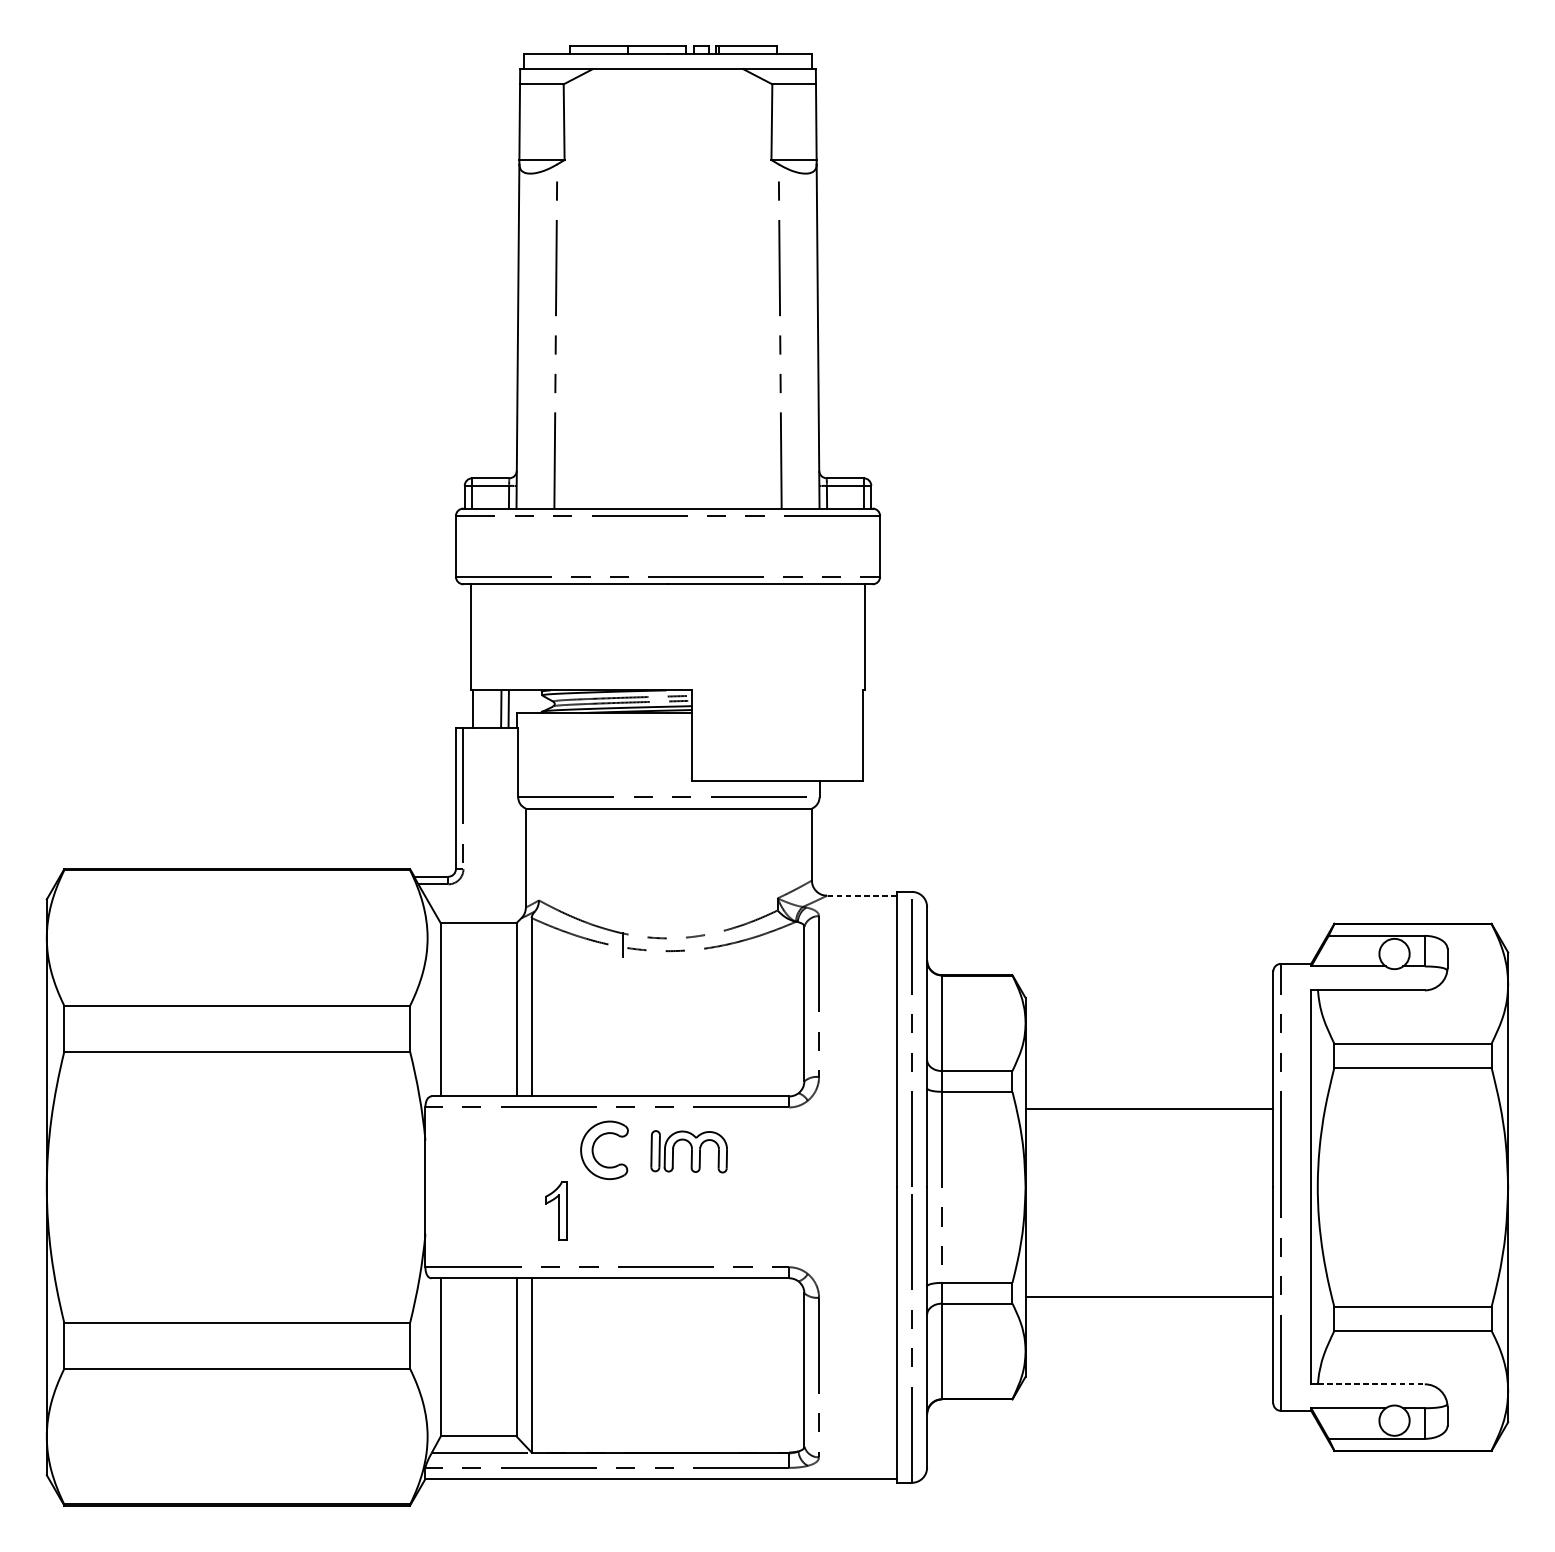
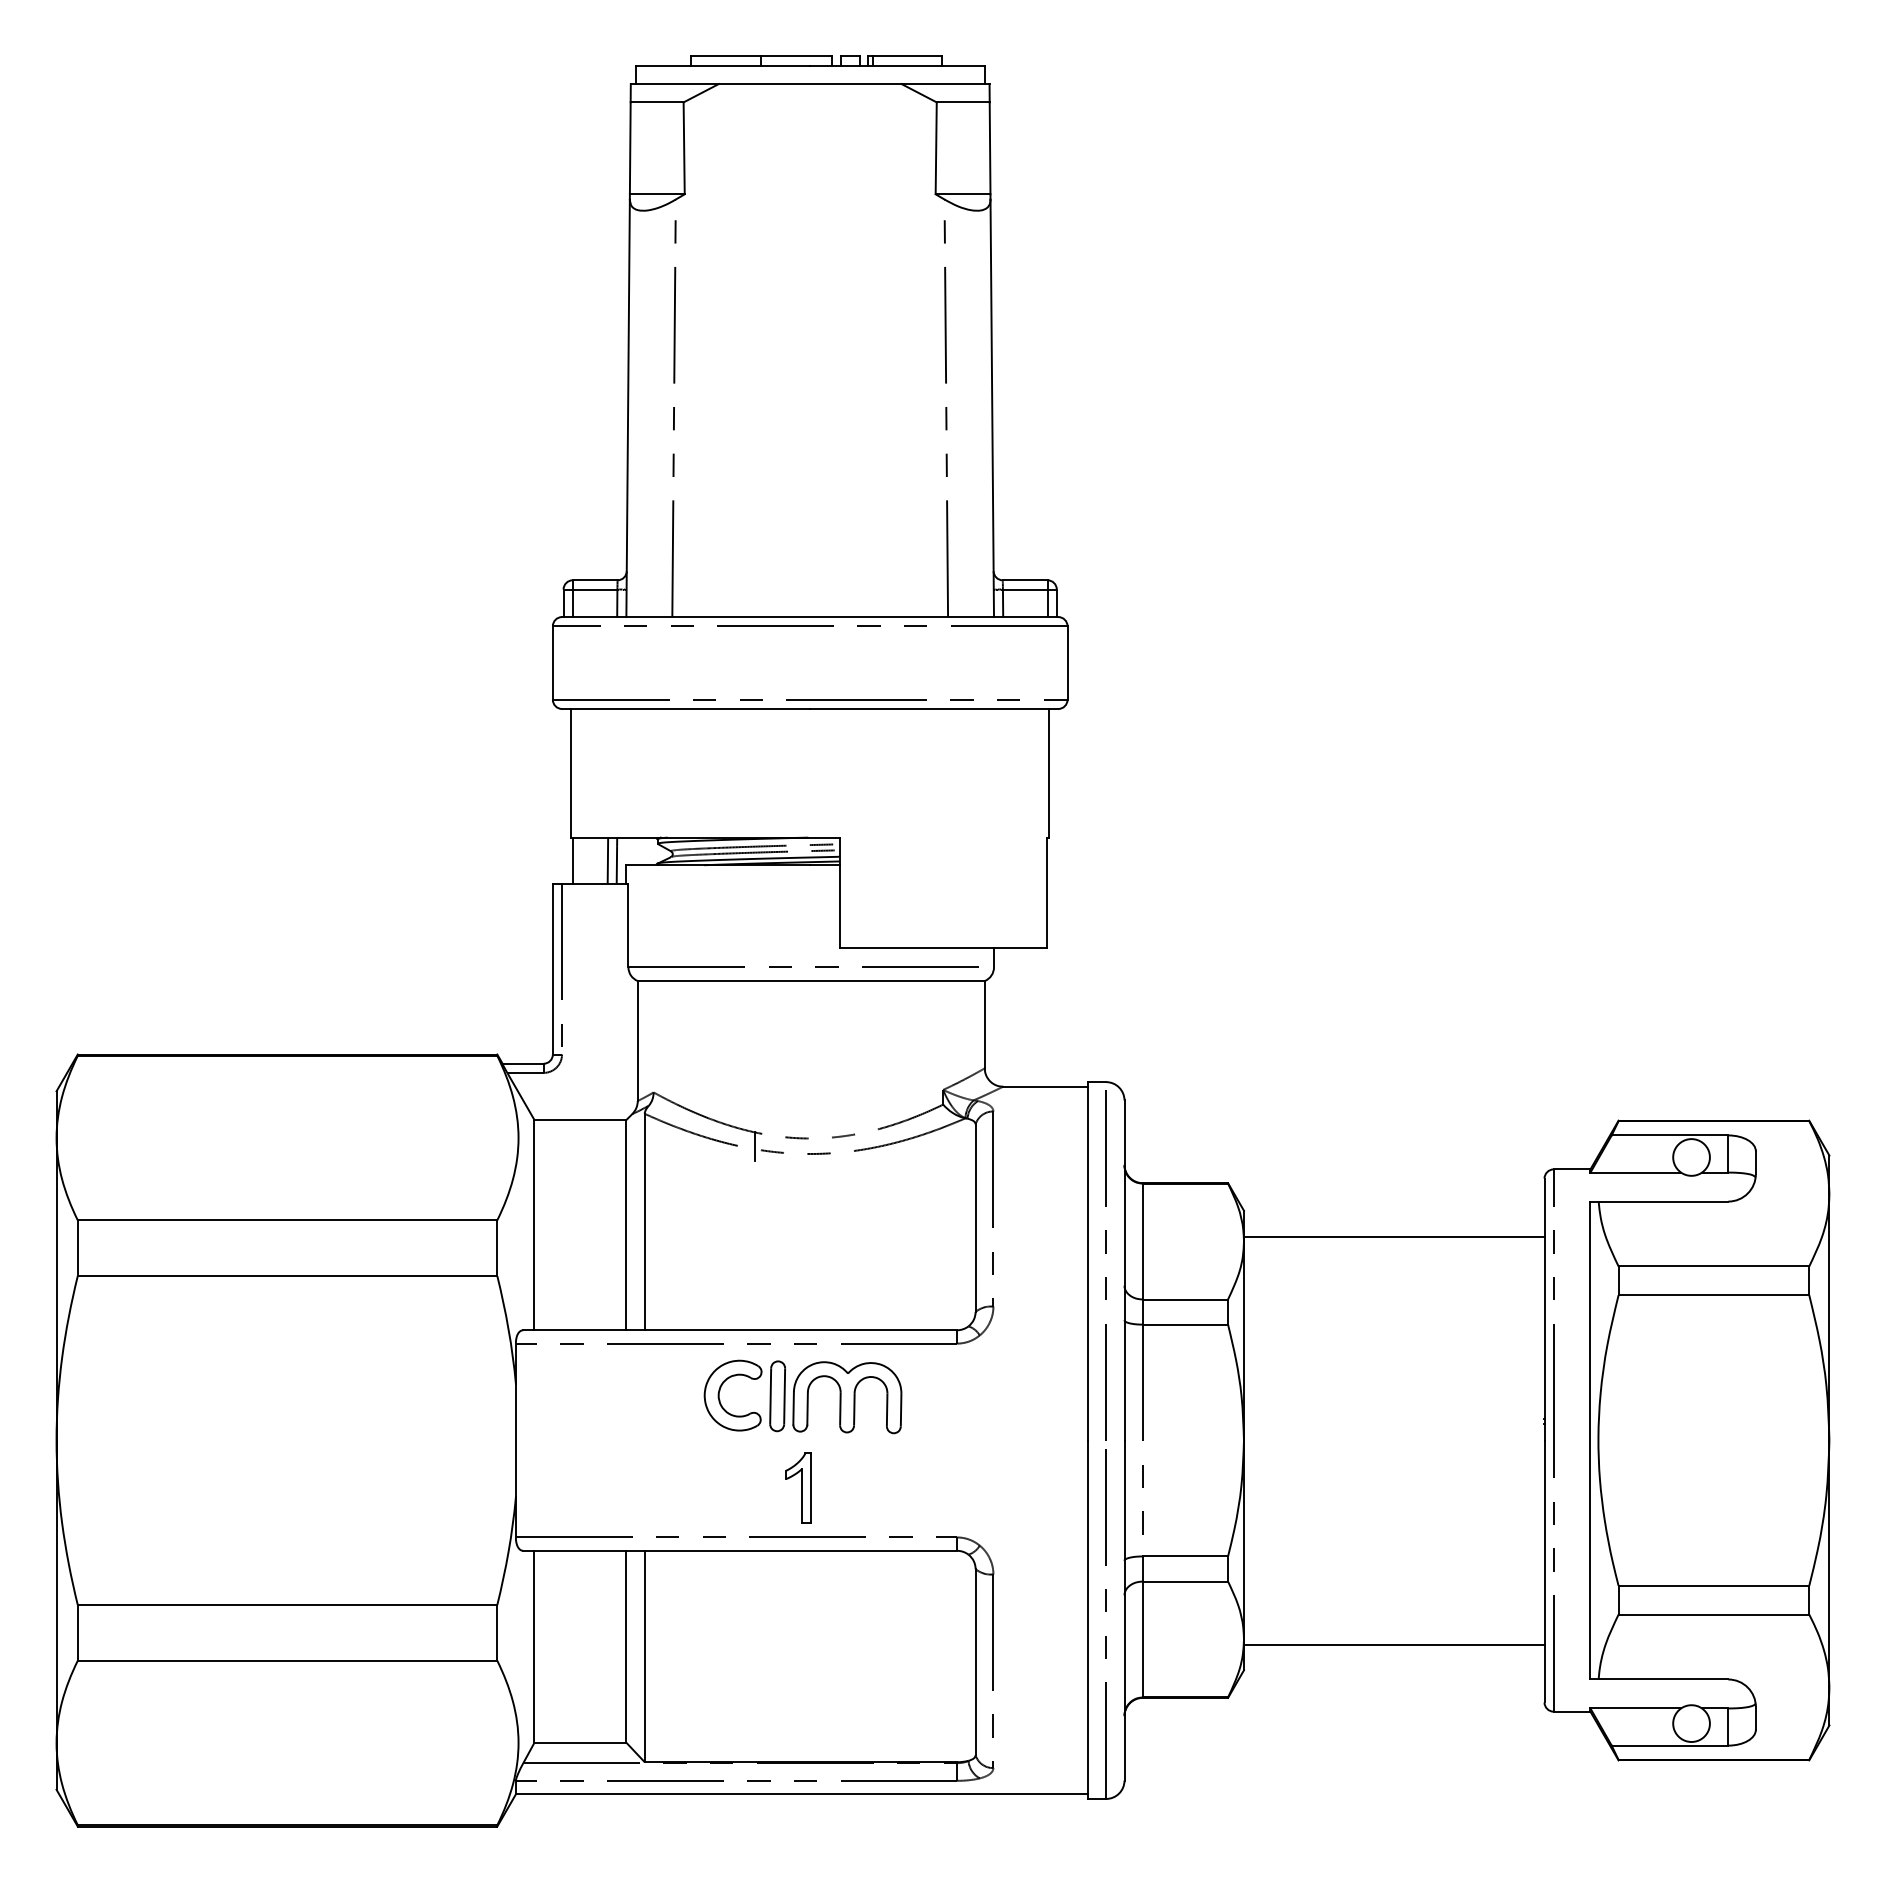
line: (861, 895) -> (1044, 1086), dashed -> solid
line: (1148, 1109) -> (1393, 1236), moved
part: (688, 1151) -> (835, 1397), size x1.43
part: (556, 1210) -> (798, 1487), moved
line: (1148, 1296) -> (1393, 1644), moved
line: (1371, 1384) -> (1663, 1679), dashed -> solid

